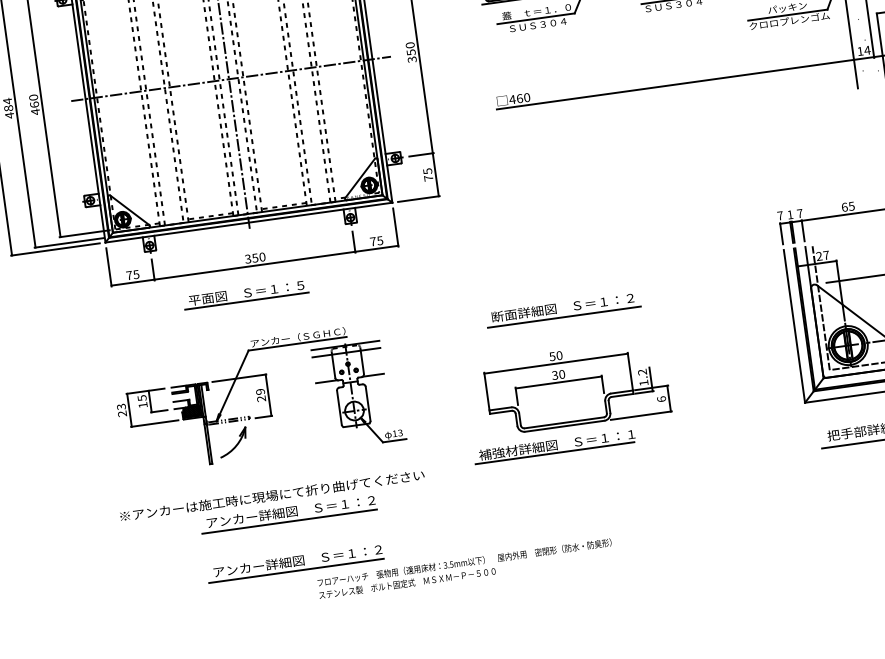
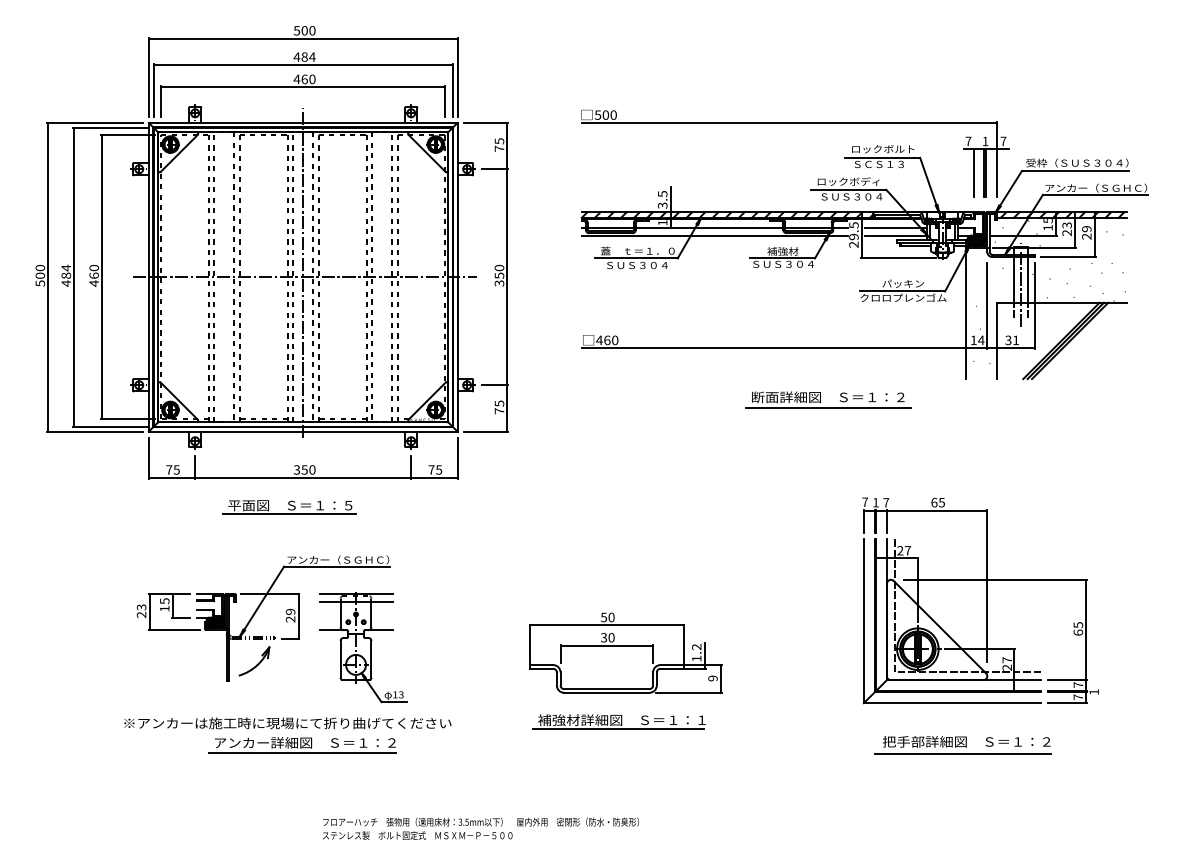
part: (556, 310) -> (820, 399), moved
part: (359, 393) -> (363, 647), moved
text: (661, 399) -> (712, 678), 6 -> 9
part: (554, 446) -> (618, 721), moved
part: (295, 563) -> (302, 798), removed

